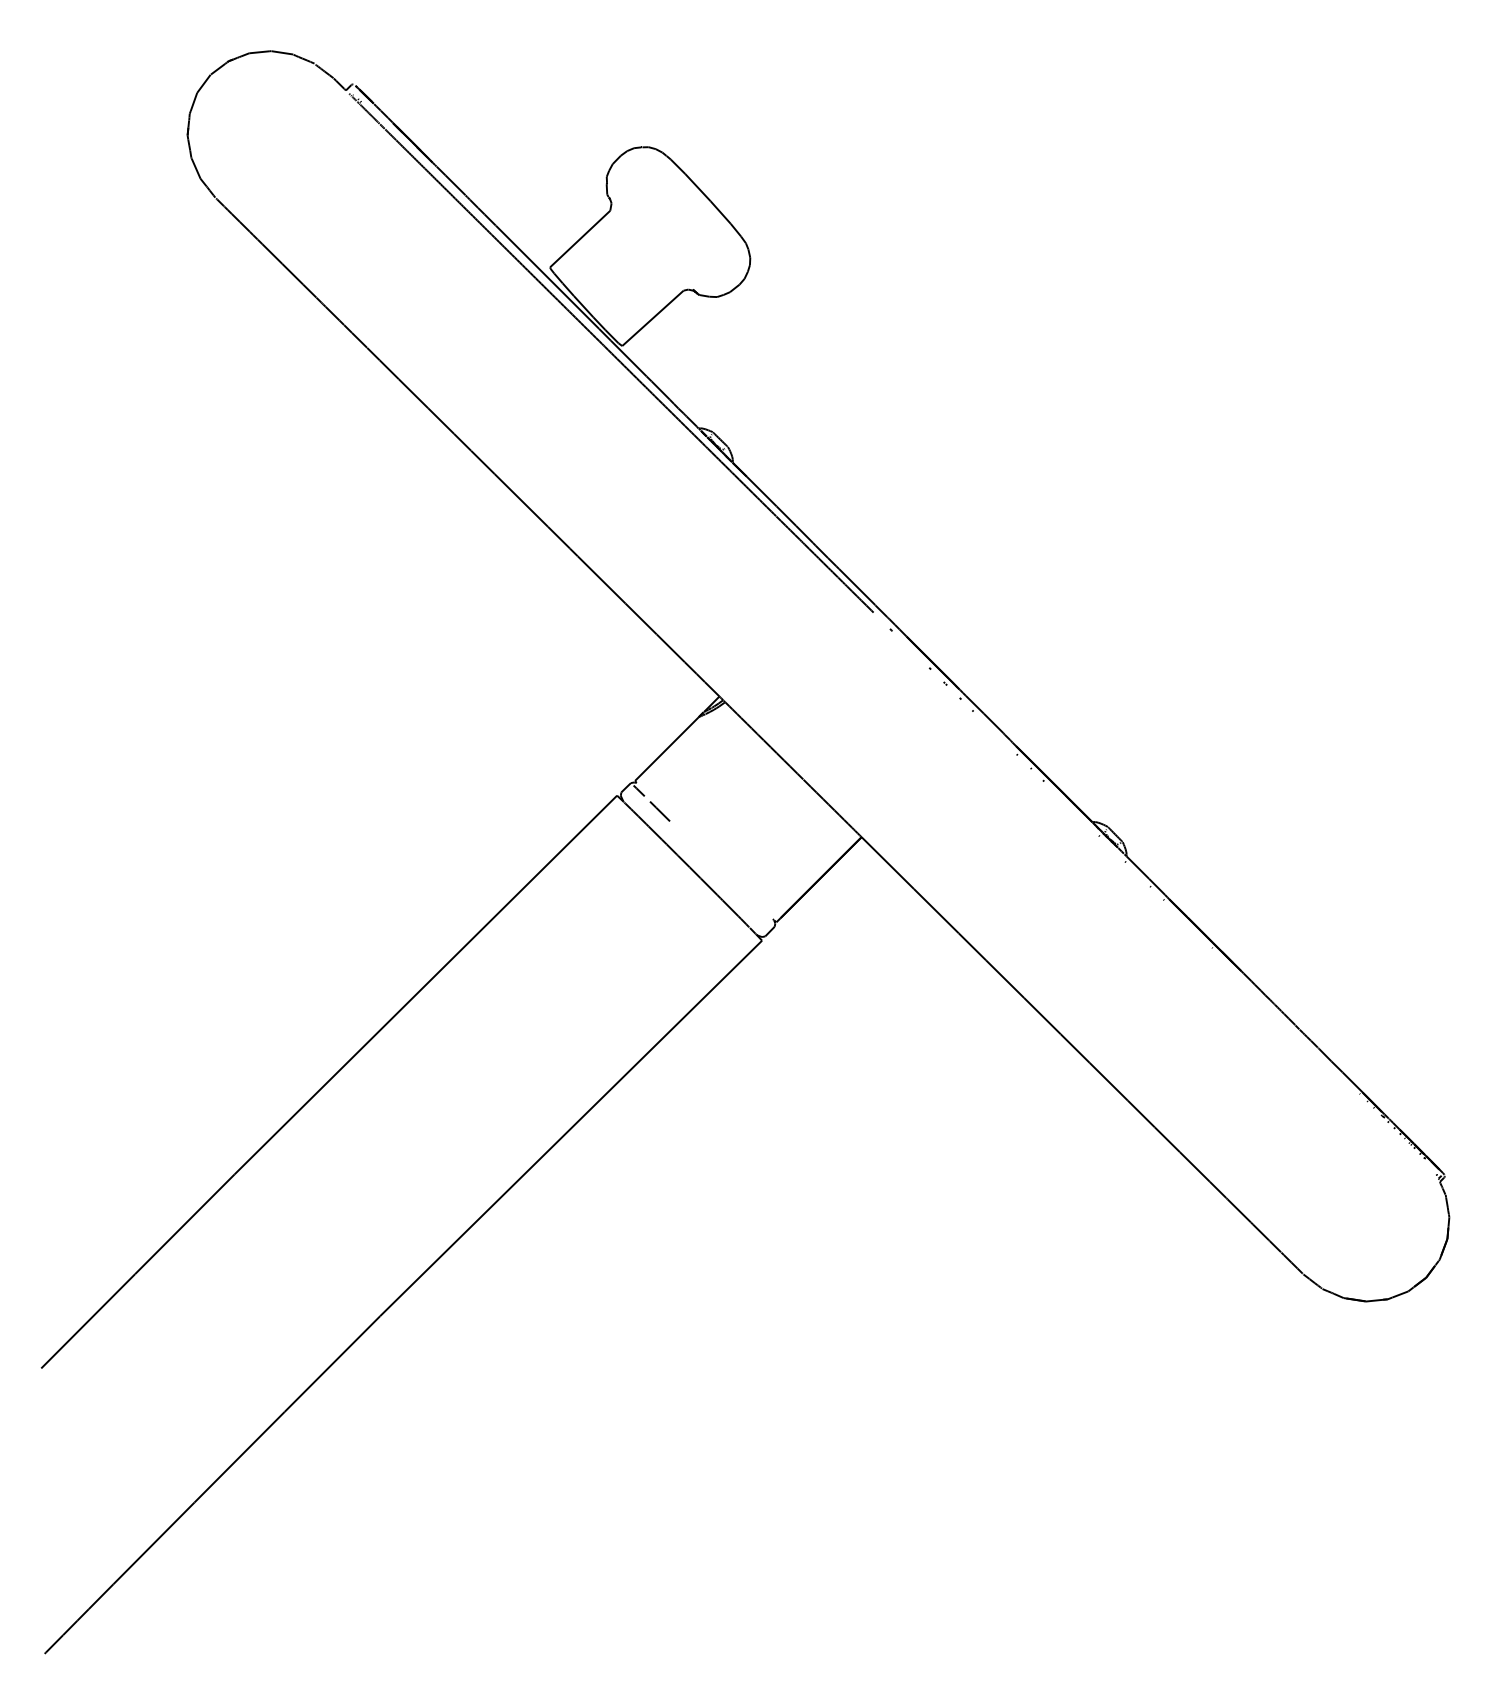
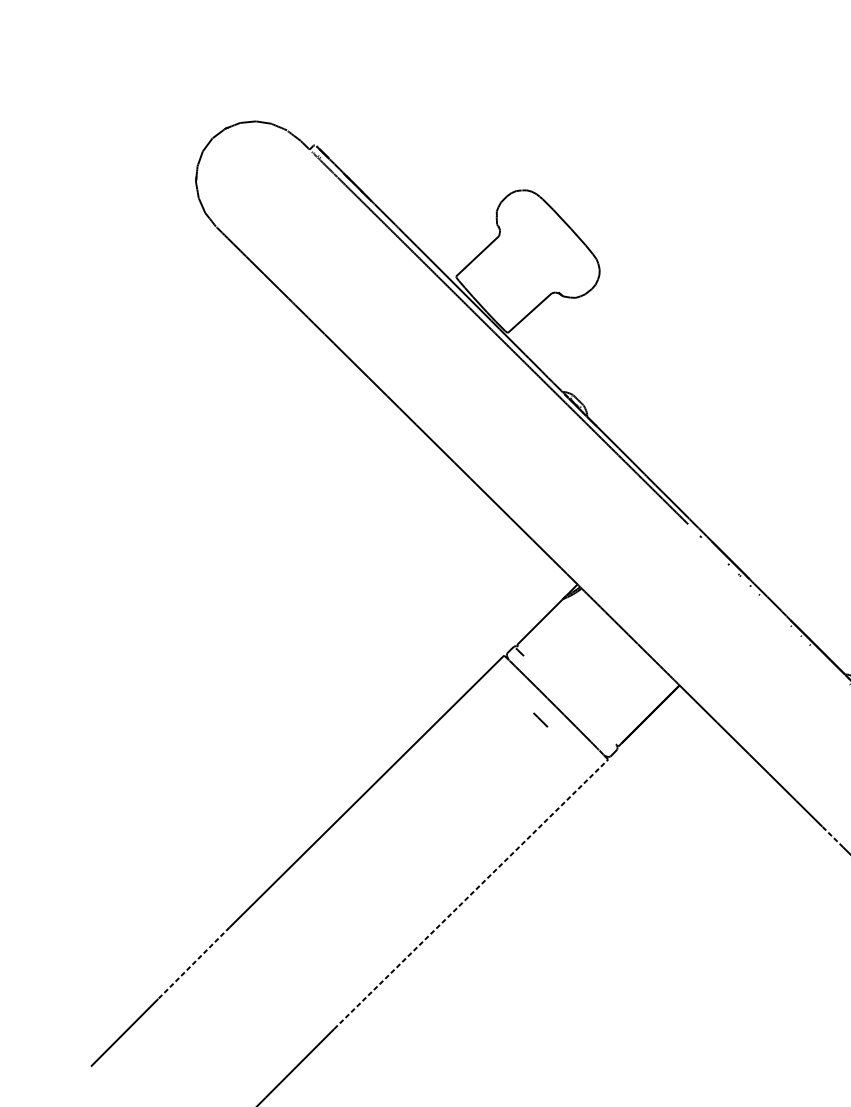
line: (659, 811) -> (540, 720), moved
line: (1074, 1048) -> (832, 837), solid -> dashed
line: (571, 1128) -> (471, 894), solid -> dashed
line: (184, 1224) -> (193, 963), solid -> dashed

